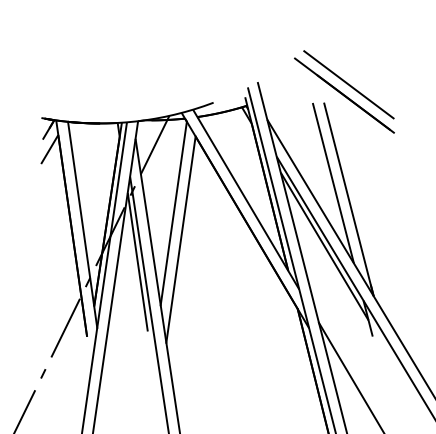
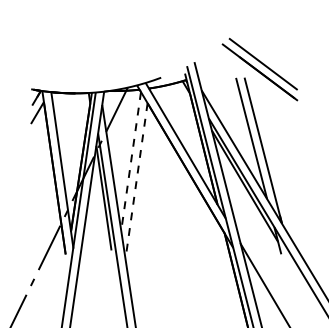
line: (173, 213) -> (130, 161), solid -> dashed
line: (180, 240) -> (136, 181), solid -> dashed

